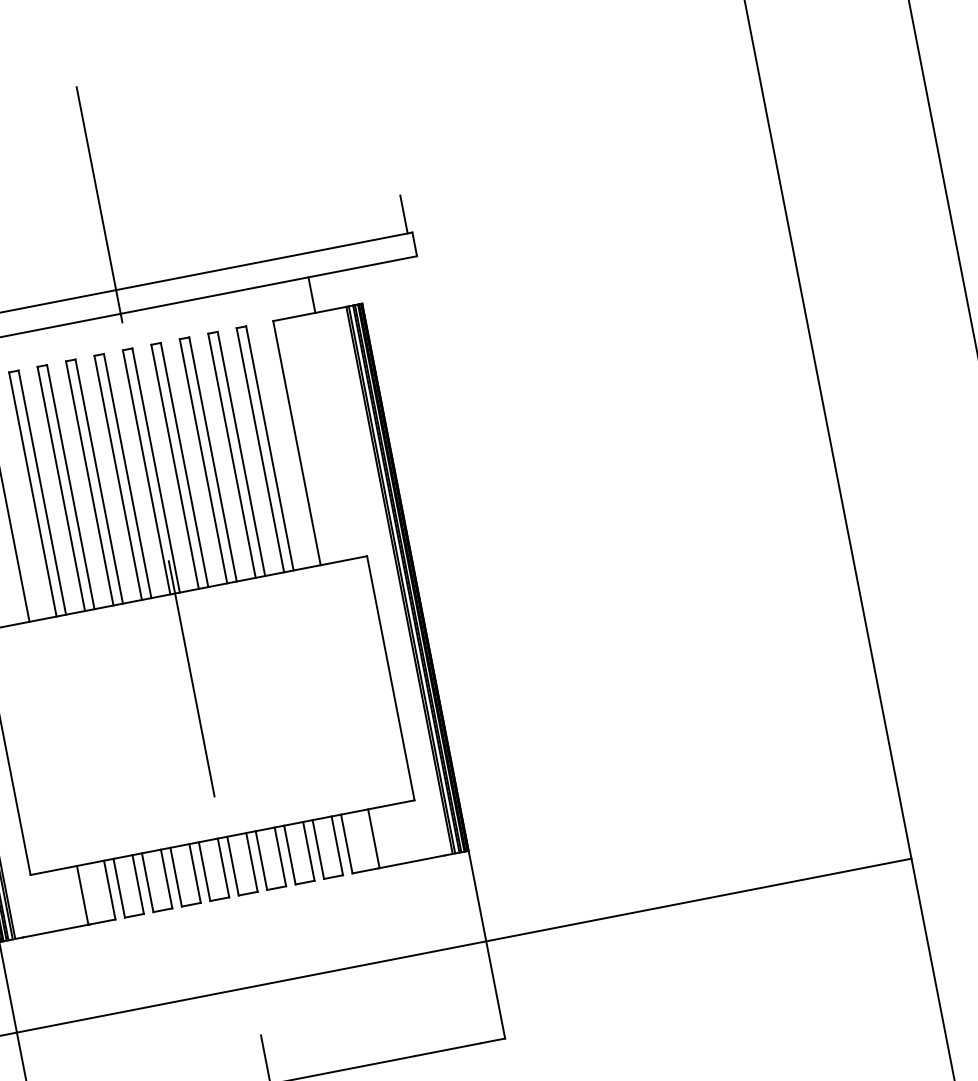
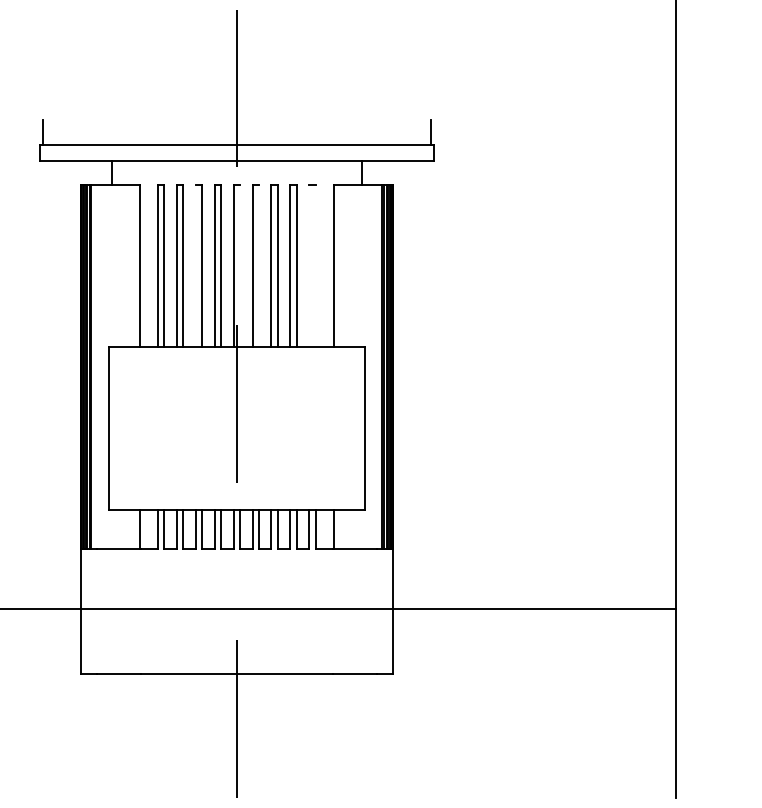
line: (269, 447) -> (315, 265), removed
line: (260, 449) -> (309, 265), removed
line: (183, 464) -> (258, 265), removed
line: (155, 469) -> (239, 265), removed
line: (89, 482) -> (195, 265), removed

